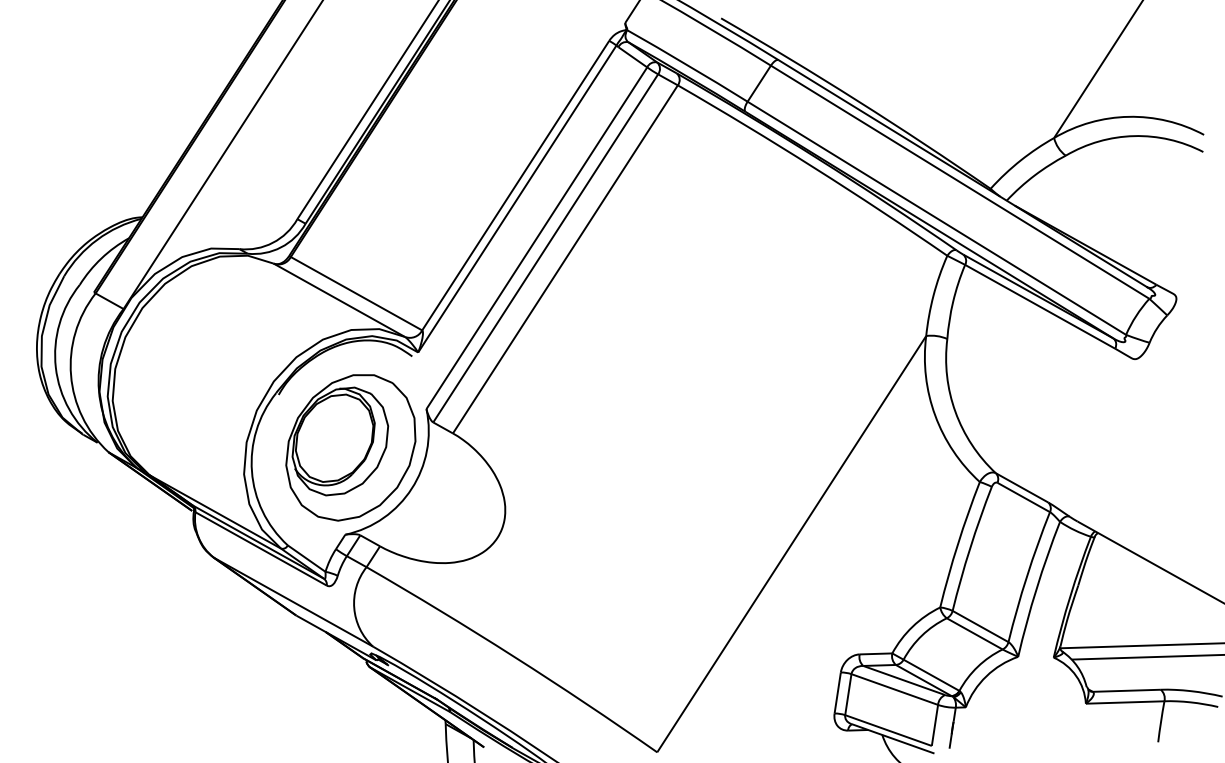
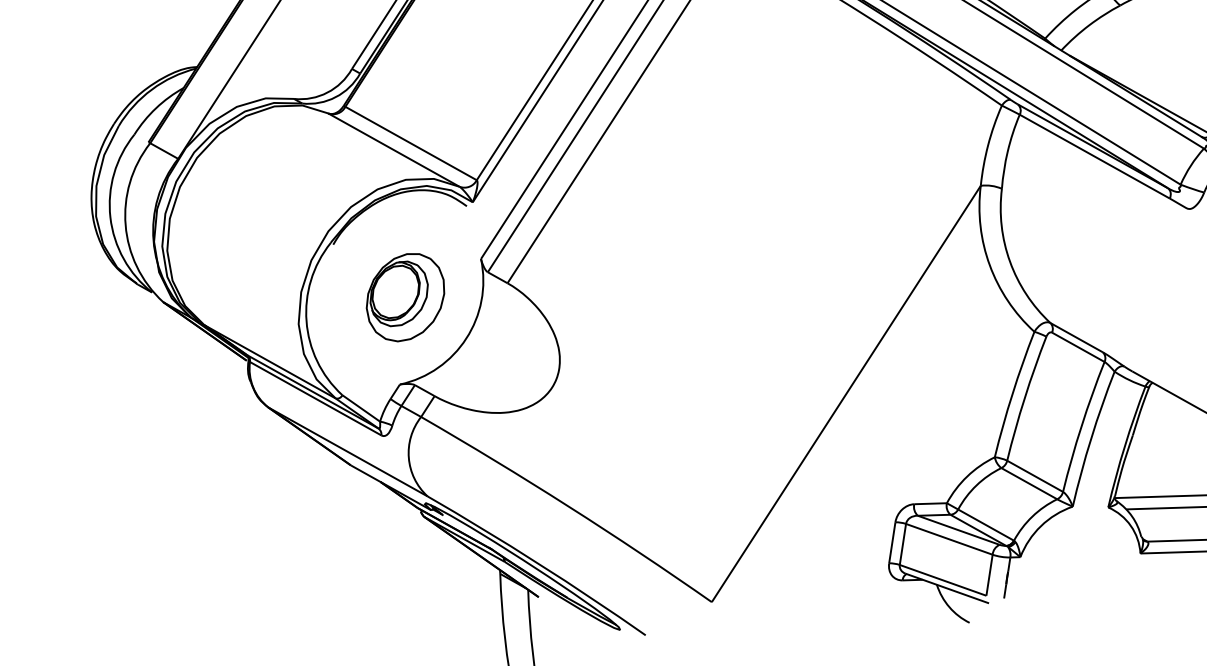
part: (350, 447) -> (405, 297), size x0.6

